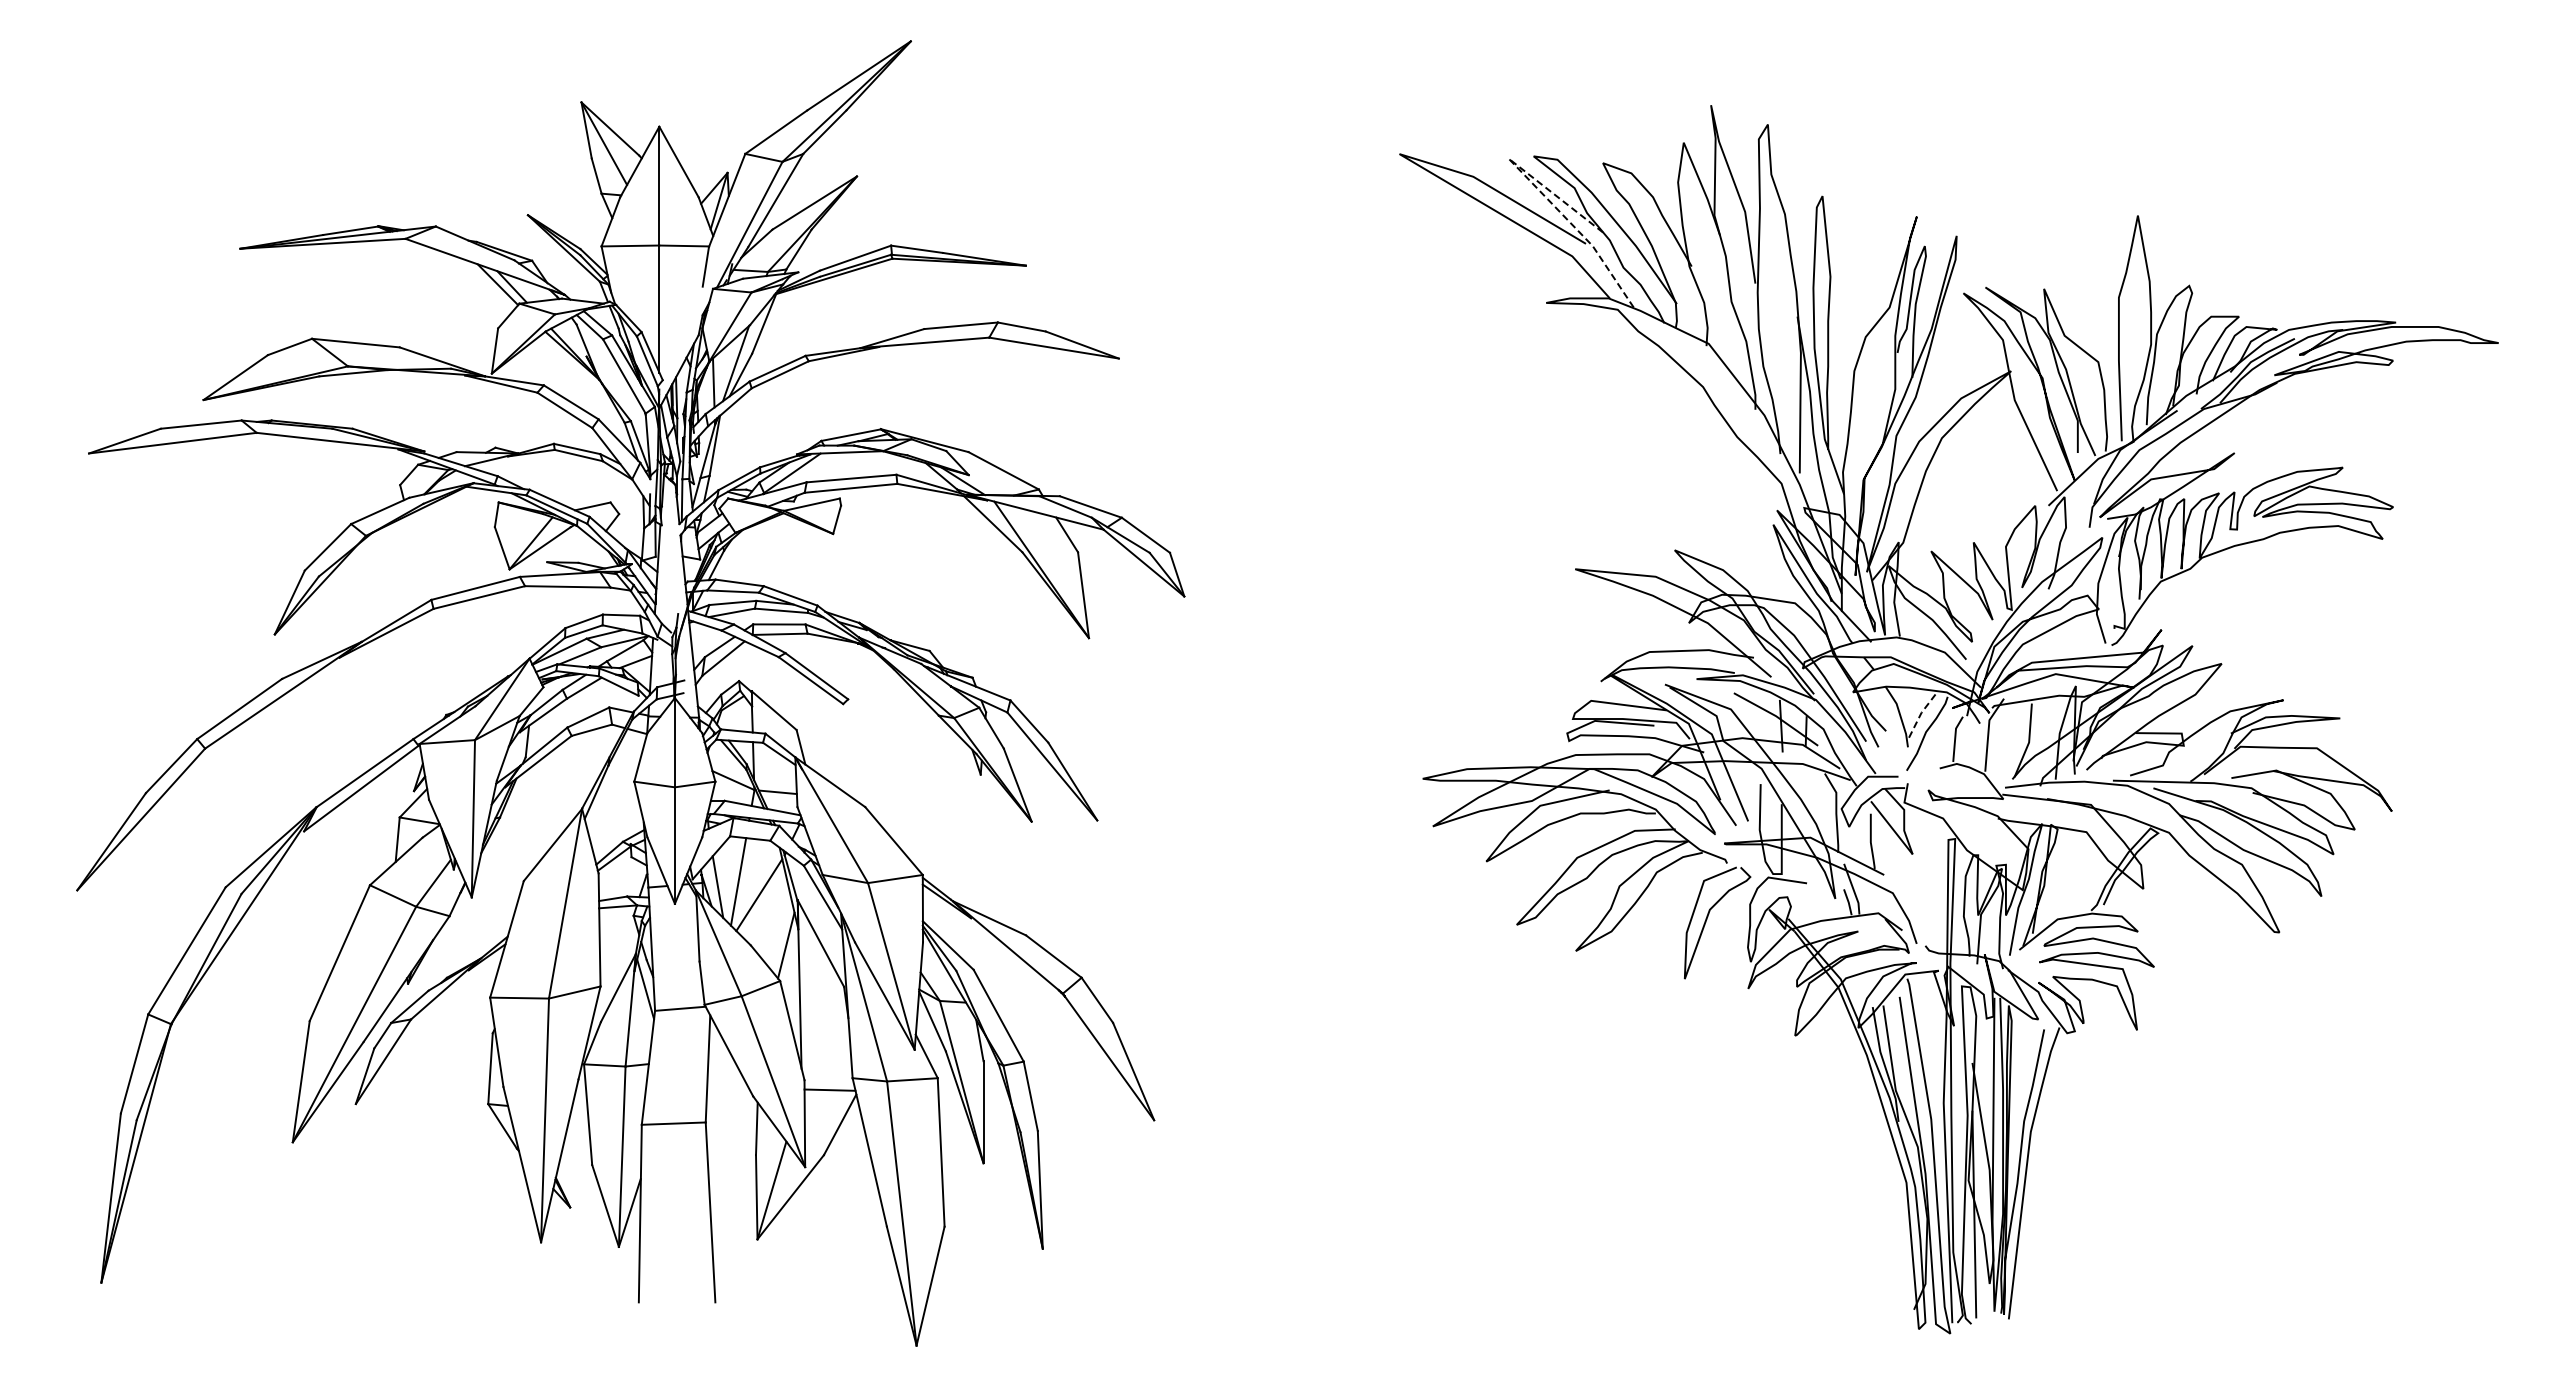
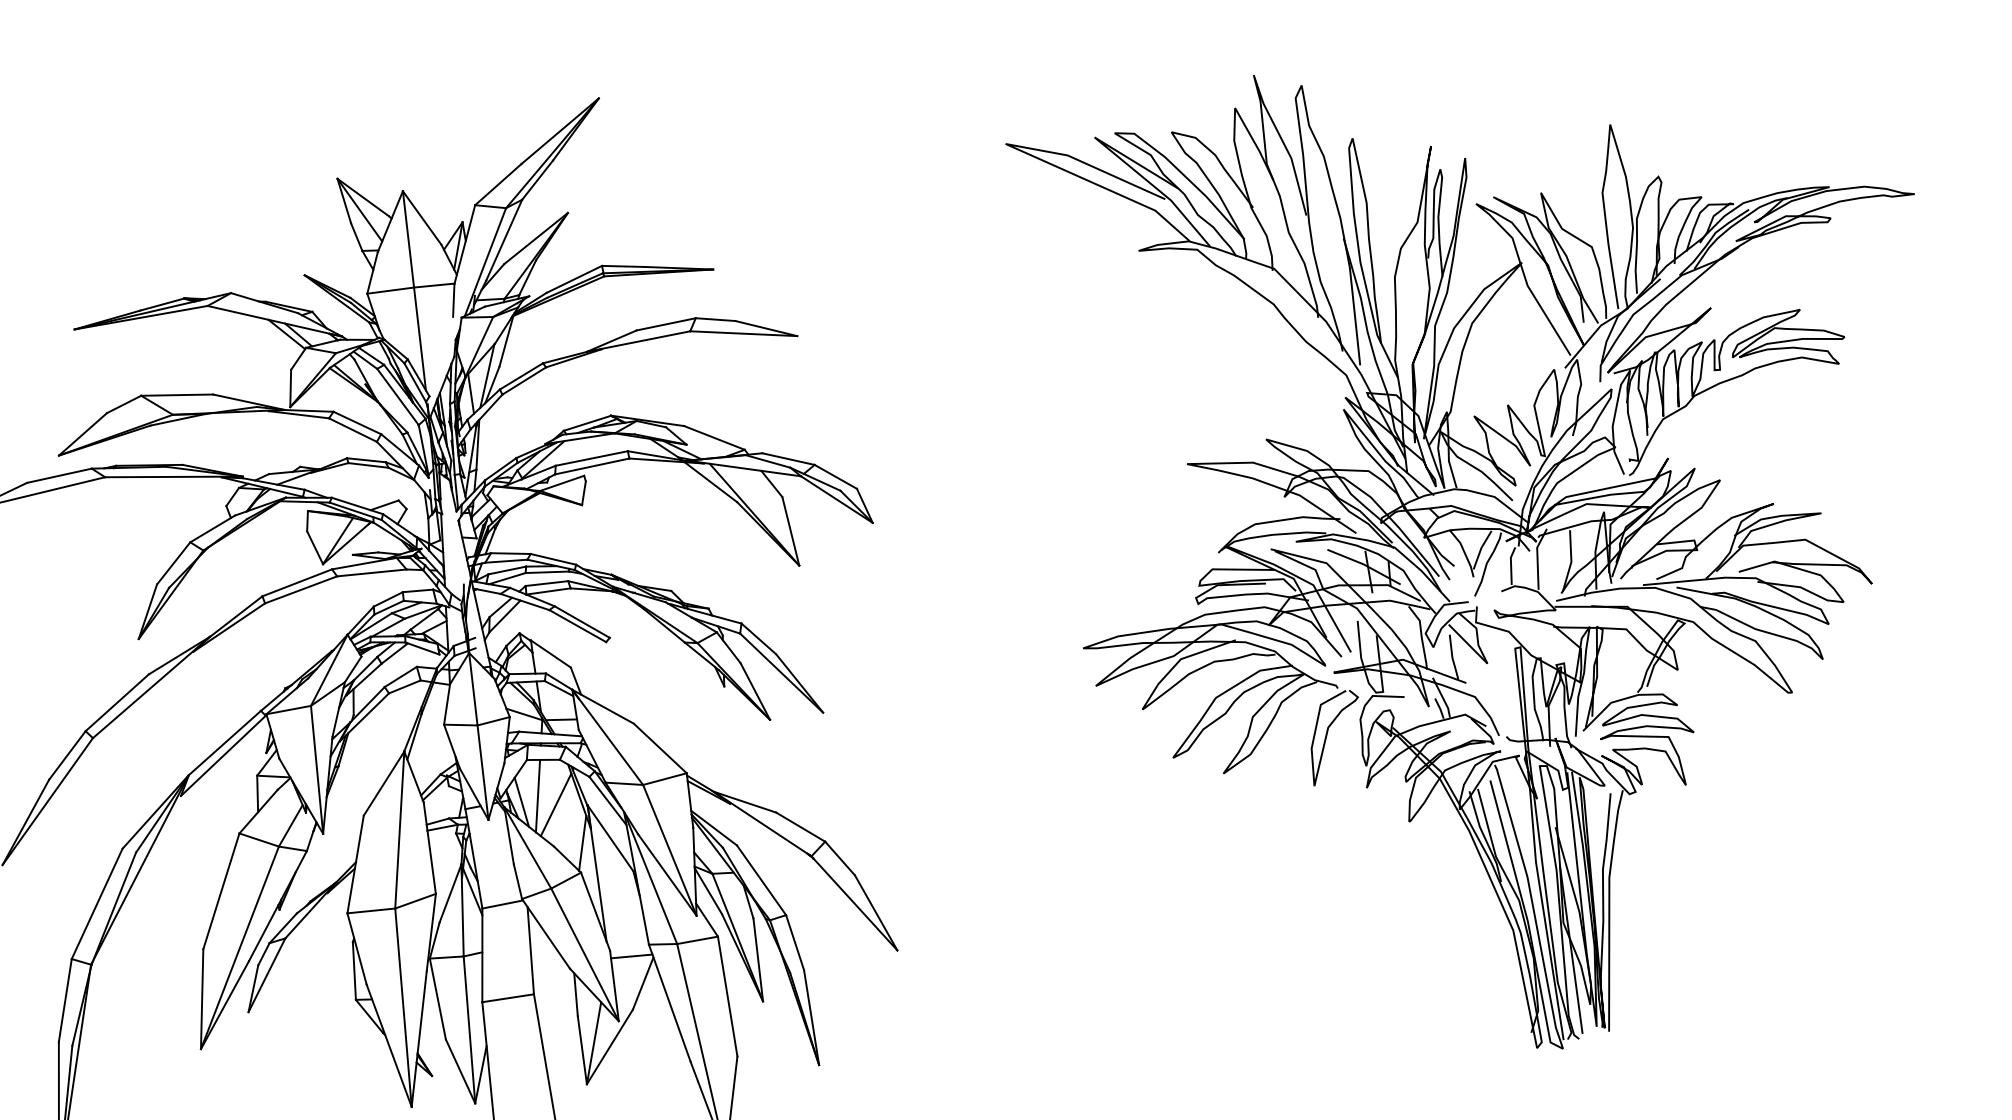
line: (1534, 185) -> (1118, 156), dashed -> solid
line: (1921, 713) -> (1481, 548), dashed -> solid

